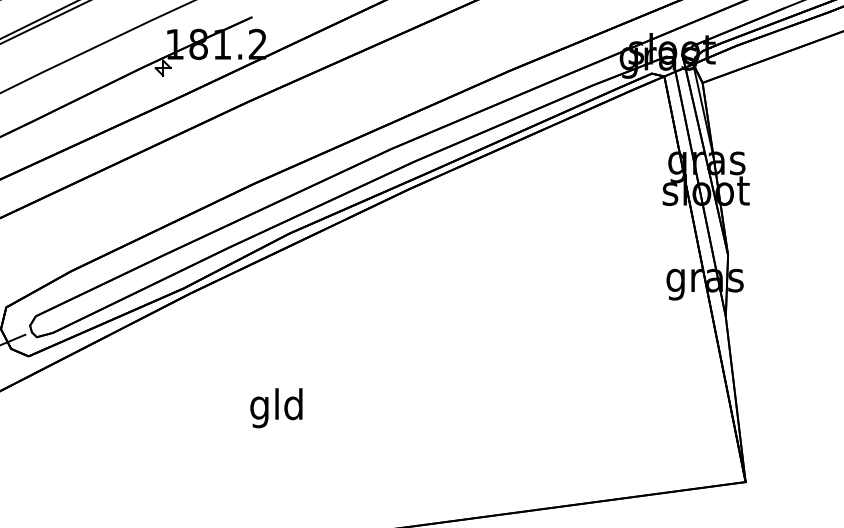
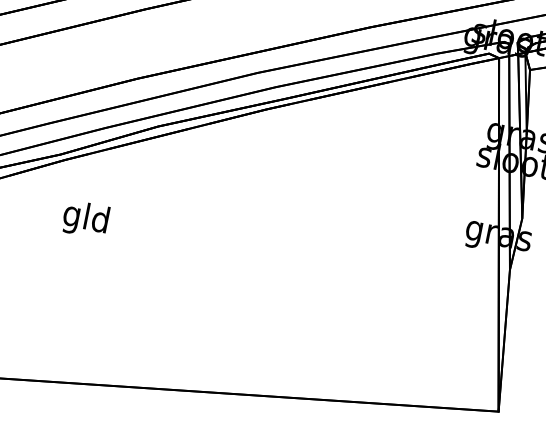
text: (276, 408) -> (85, 219), moved

